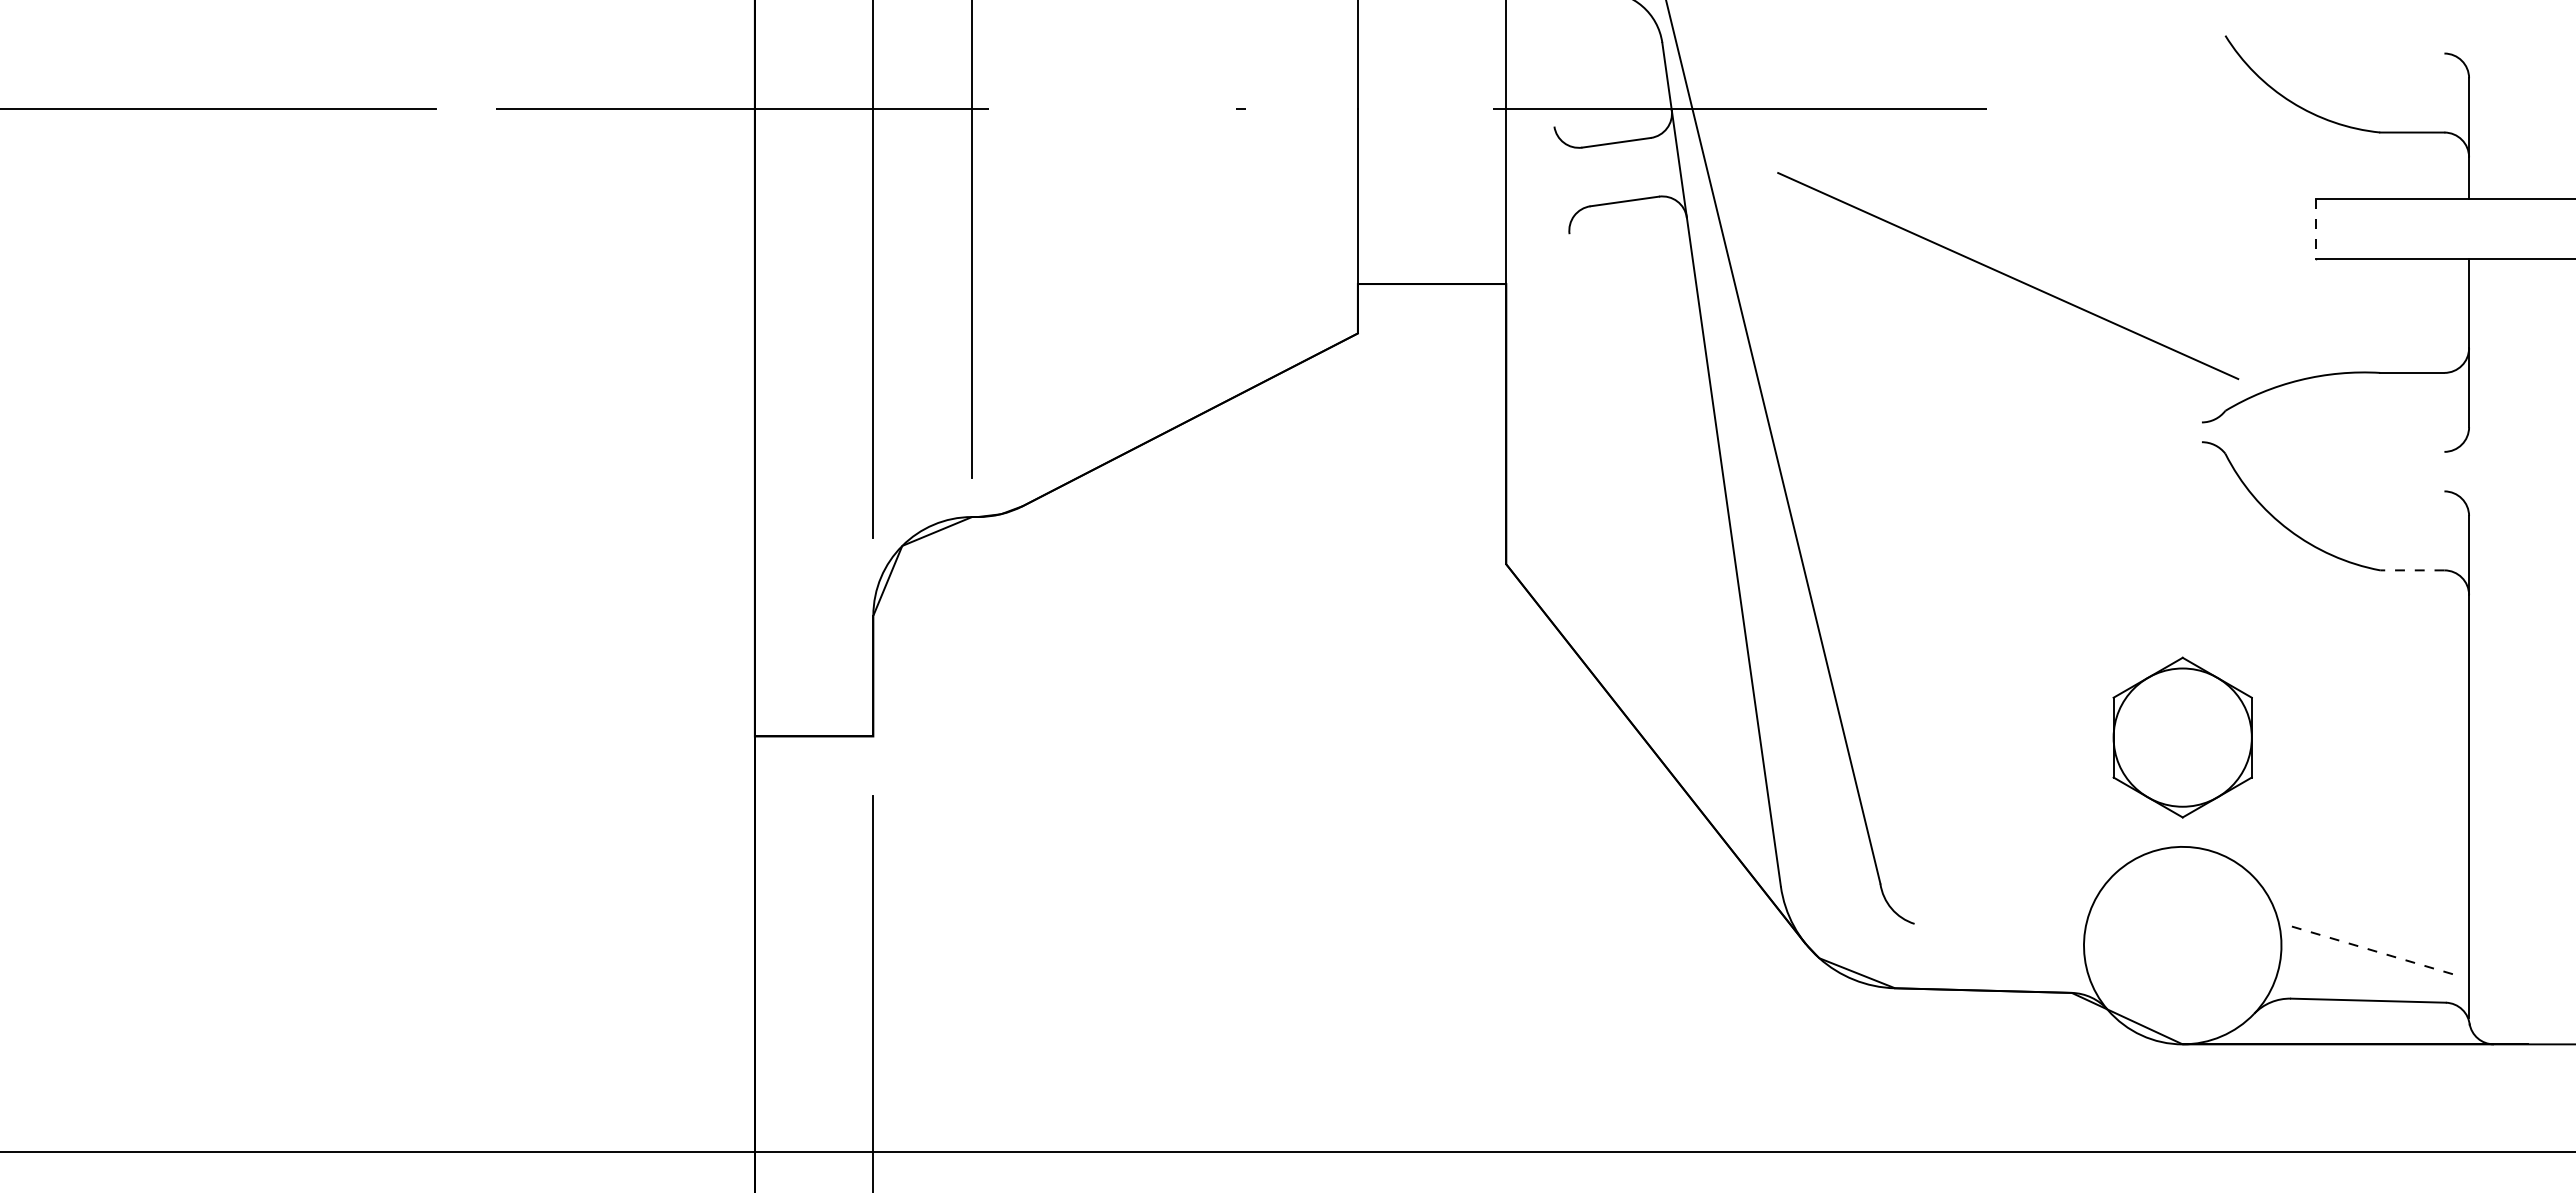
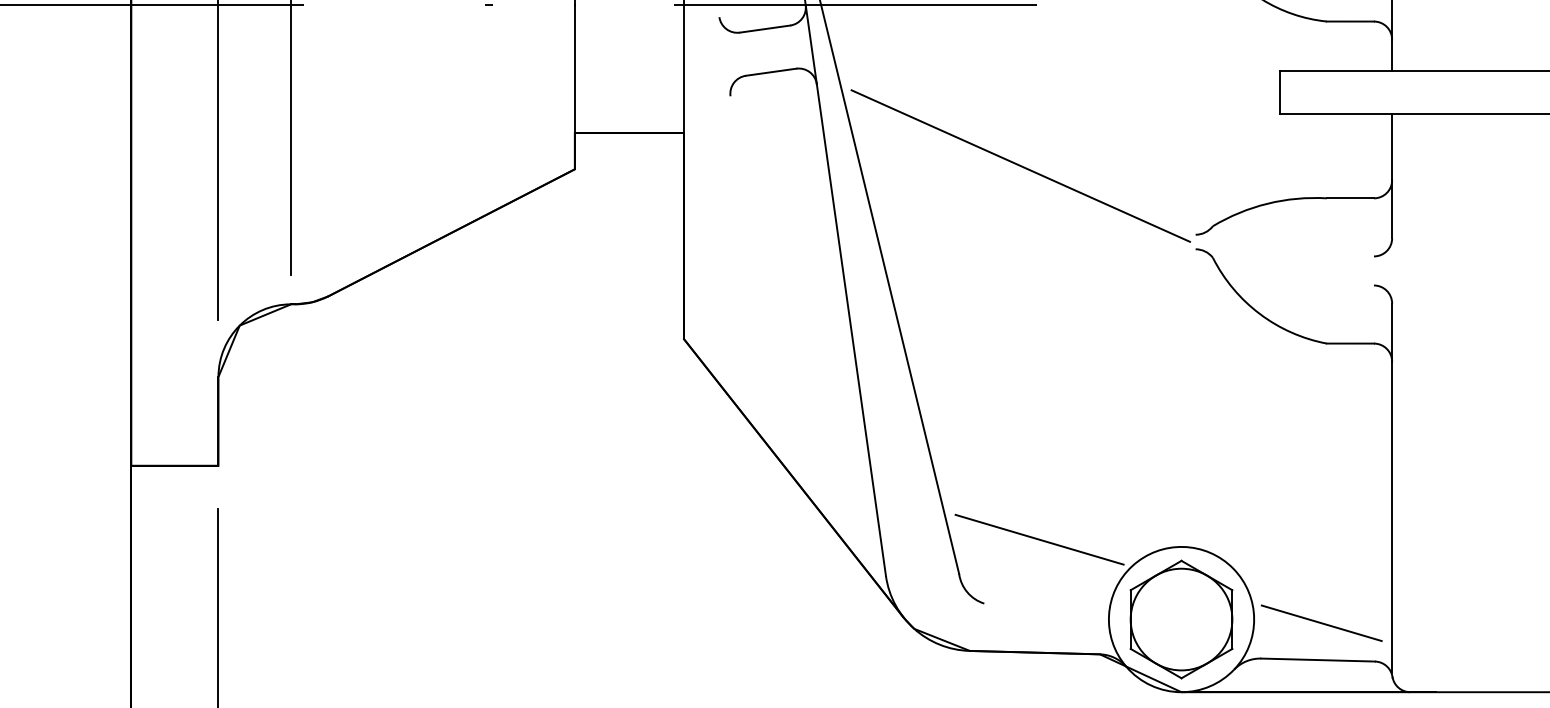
line: (2316, 229) -> (1279, 92), dashed -> solid
line: (2008, 276) -> (1021, 166), moved
line: (2411, 570) -> (1349, 343), dashed -> solid
part: (2182, 737) -> (1181, 619), moved
line: (1989, 836) -> (1039, 539), added
line: (2373, 950) -> (1321, 623), dashed -> solid

